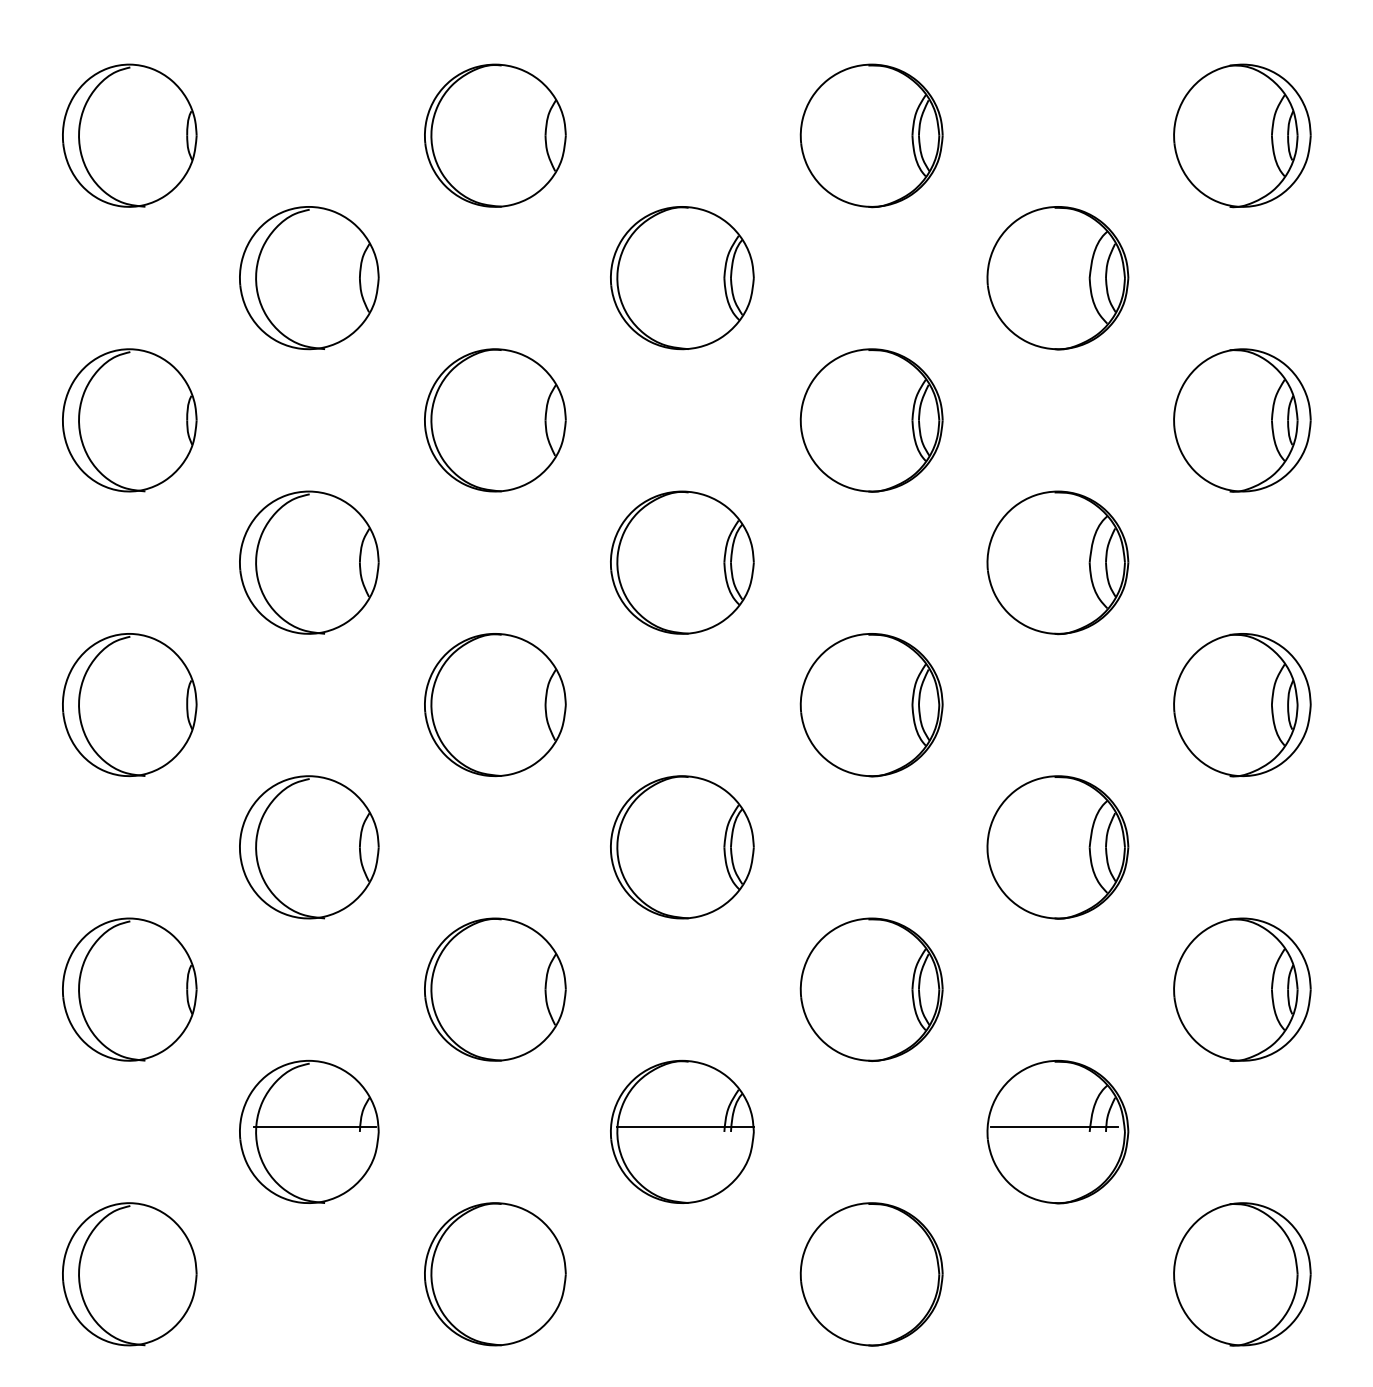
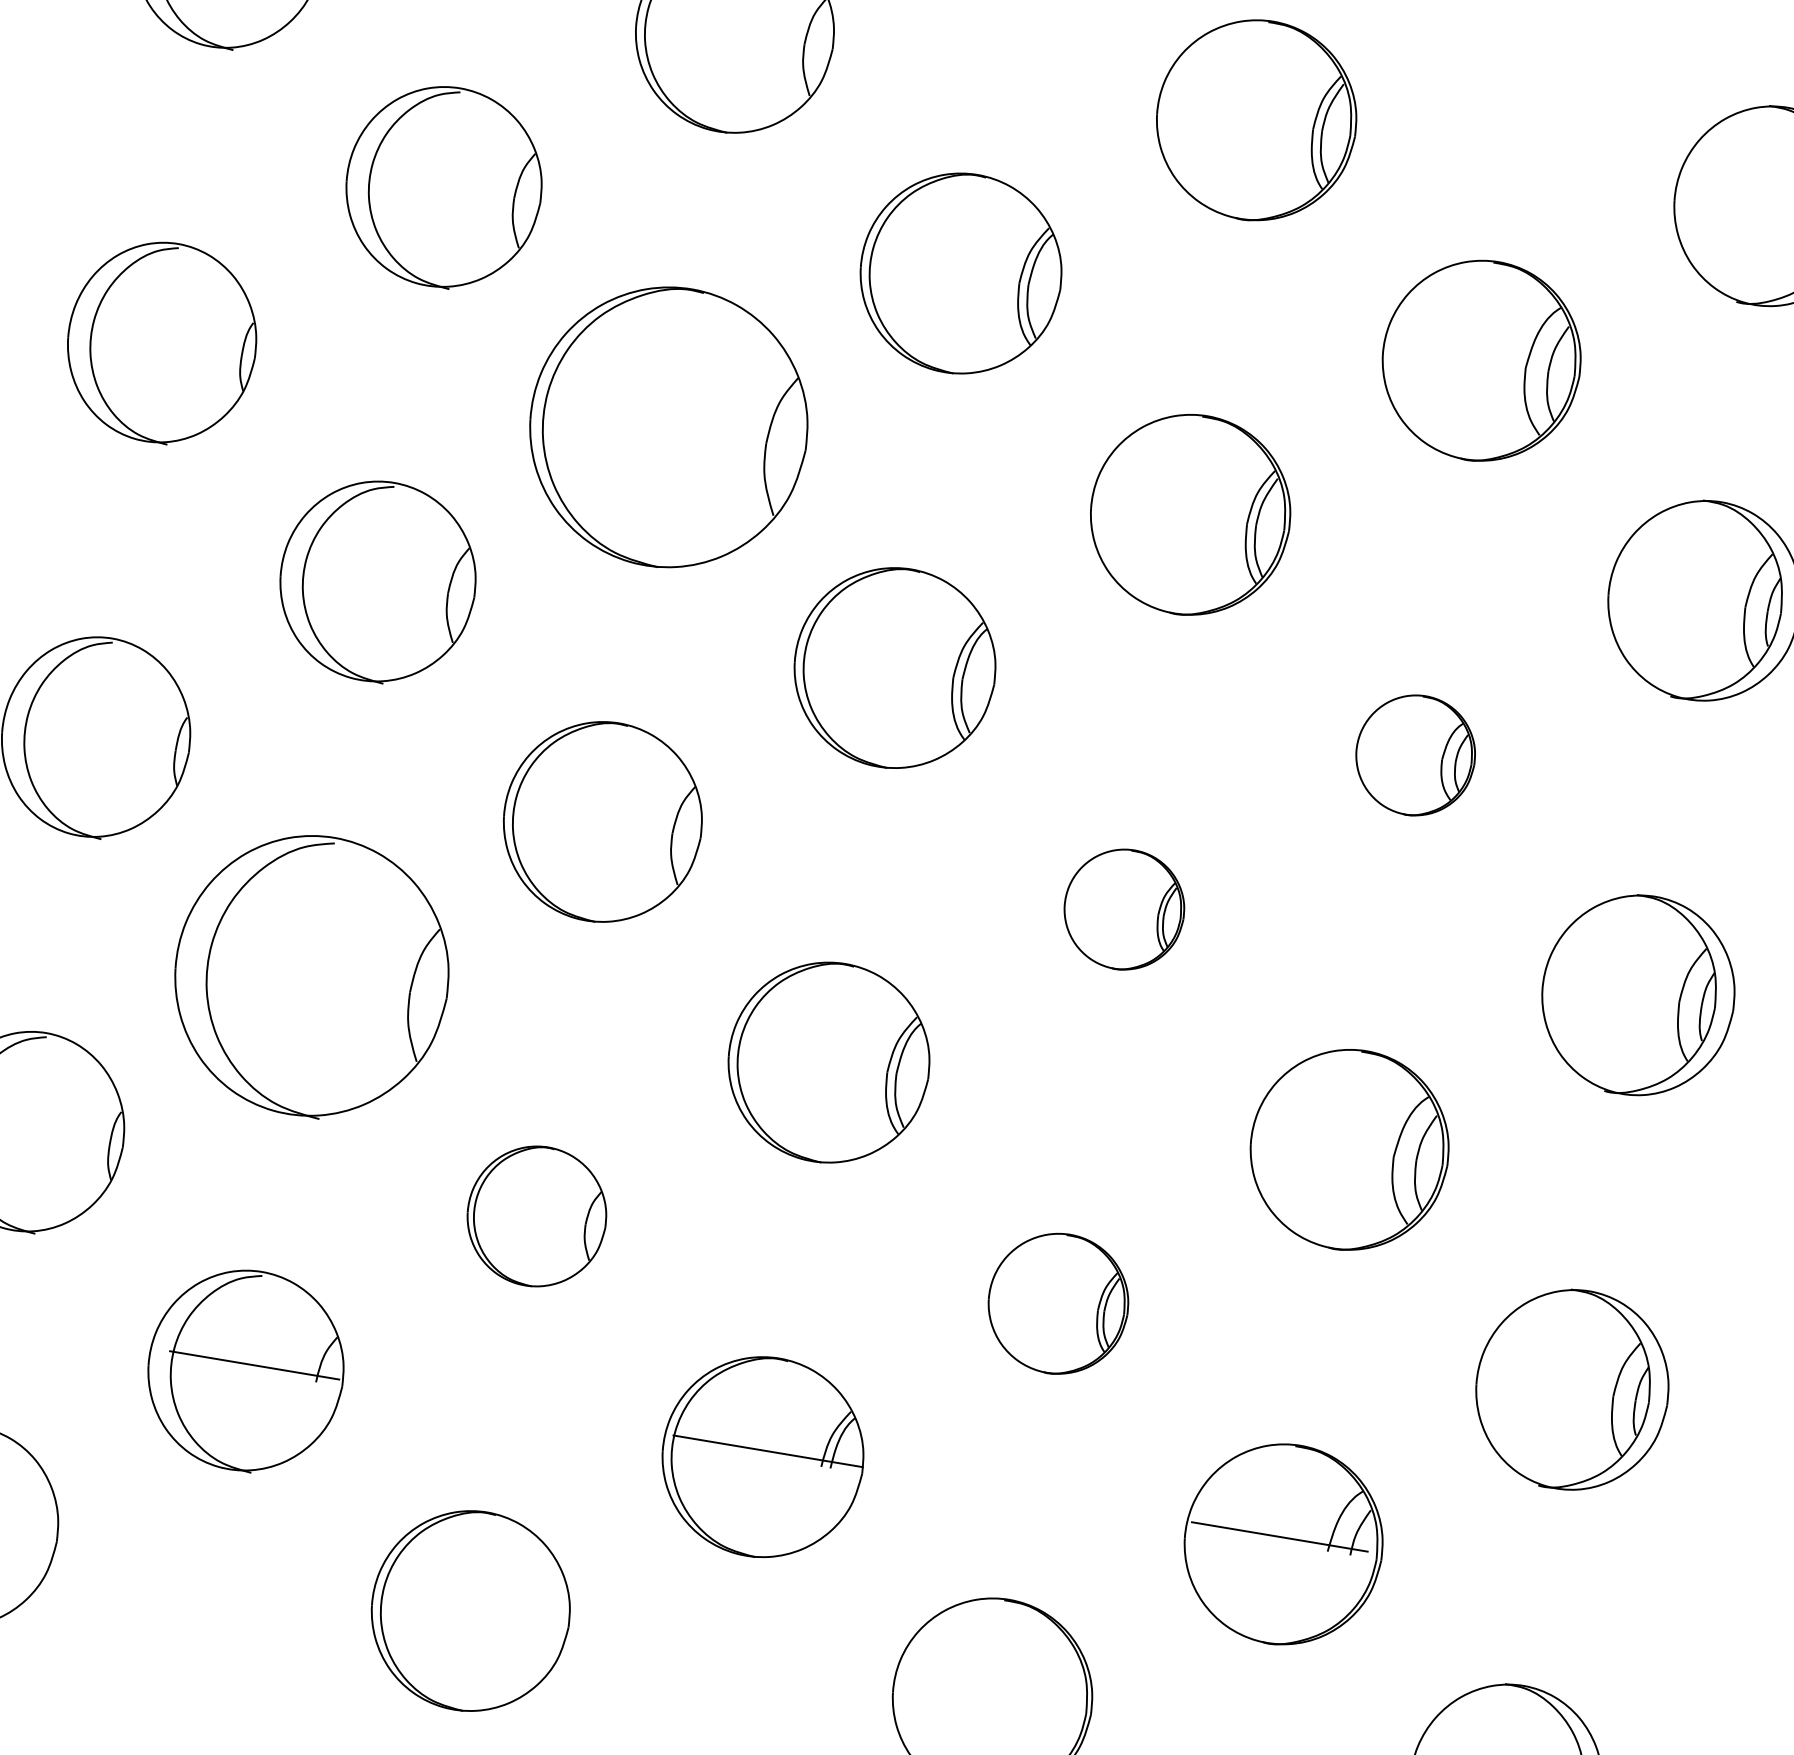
part: (495, 420) -> (669, 427), size x1.4
part: (1057, 562) -> (1415, 754), size x0.6
part: (871, 705) -> (1124, 909), size x0.6
part: (309, 847) -> (312, 976), size x1.4
part: (495, 989) -> (537, 1216), size x0.7
part: (871, 989) -> (1058, 1303), size x0.7

